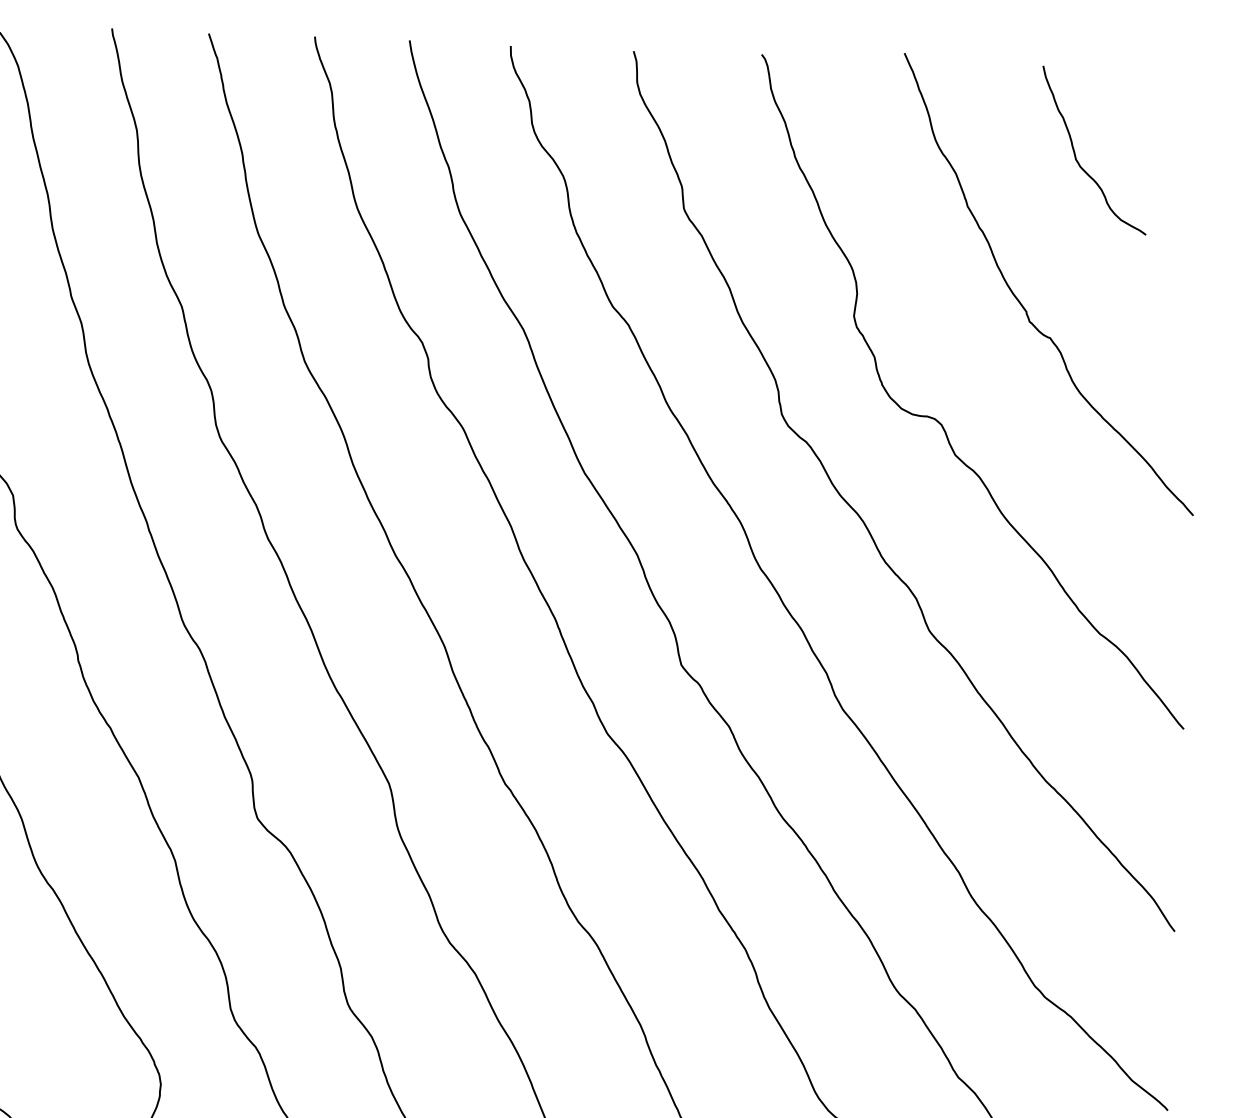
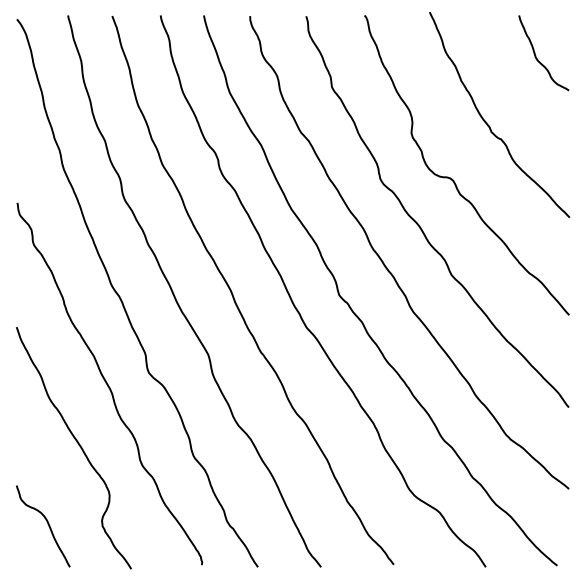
curve: (1077, 155) -> (536, 55), moved

